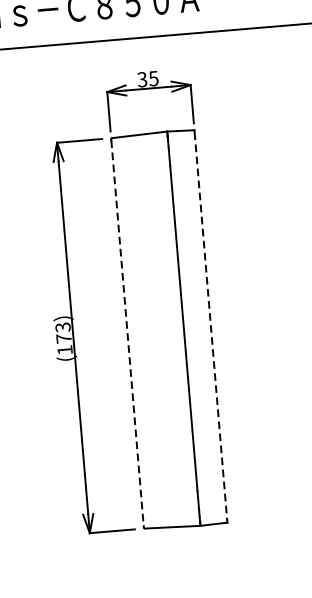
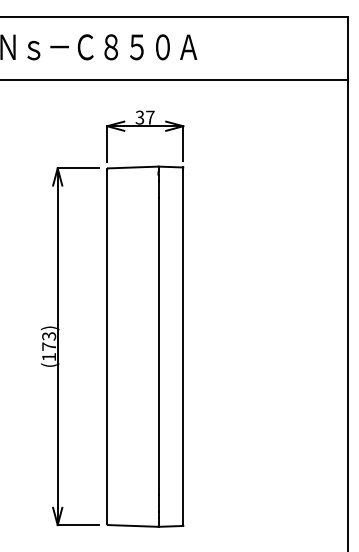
text: (153, 78) -> (150, 117), 35 -> 37
line: (211, 327) -> (183, 347), dashed -> solid
line: (128, 334) -> (107, 347), dashed -> solid

